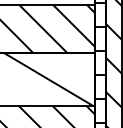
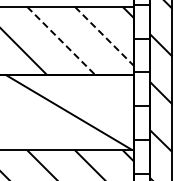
line: (73, 25) -> (104, 36), solid -> dashed
line: (43, 28) -> (61, 40), solid -> dashed

